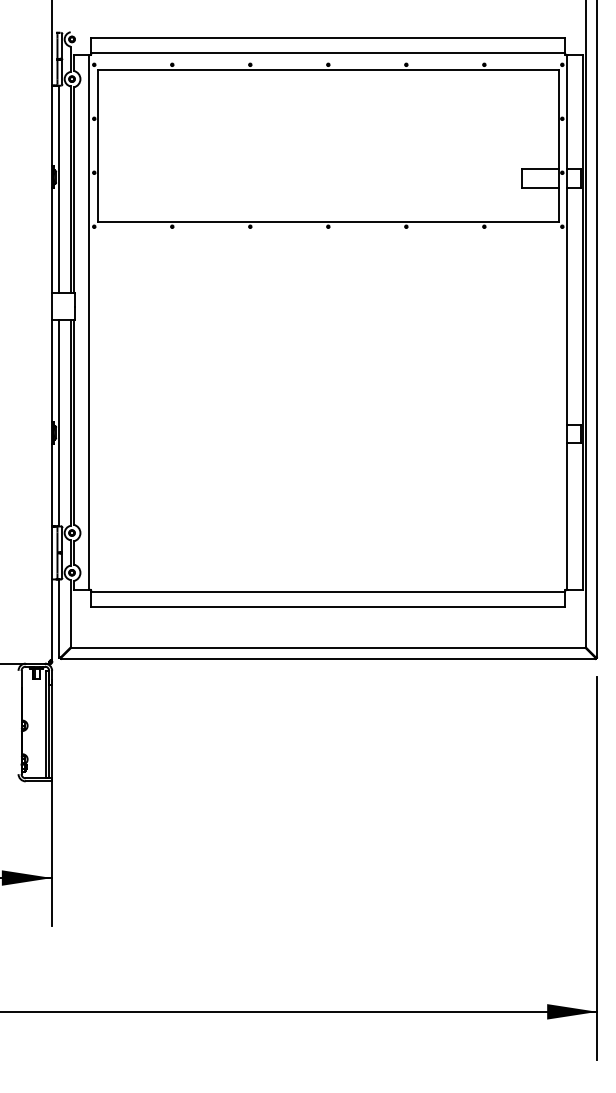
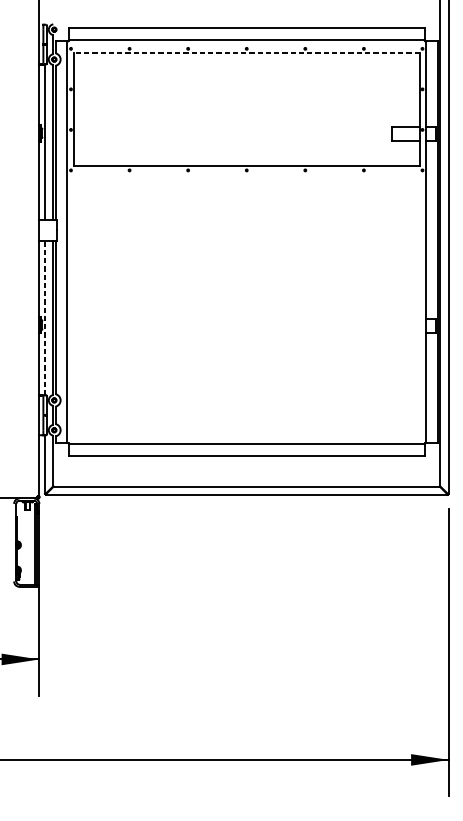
line: (327, 70) -> (246, 53), solid -> dashed
line: (59, 422) -> (44, 317), solid -> dashed

